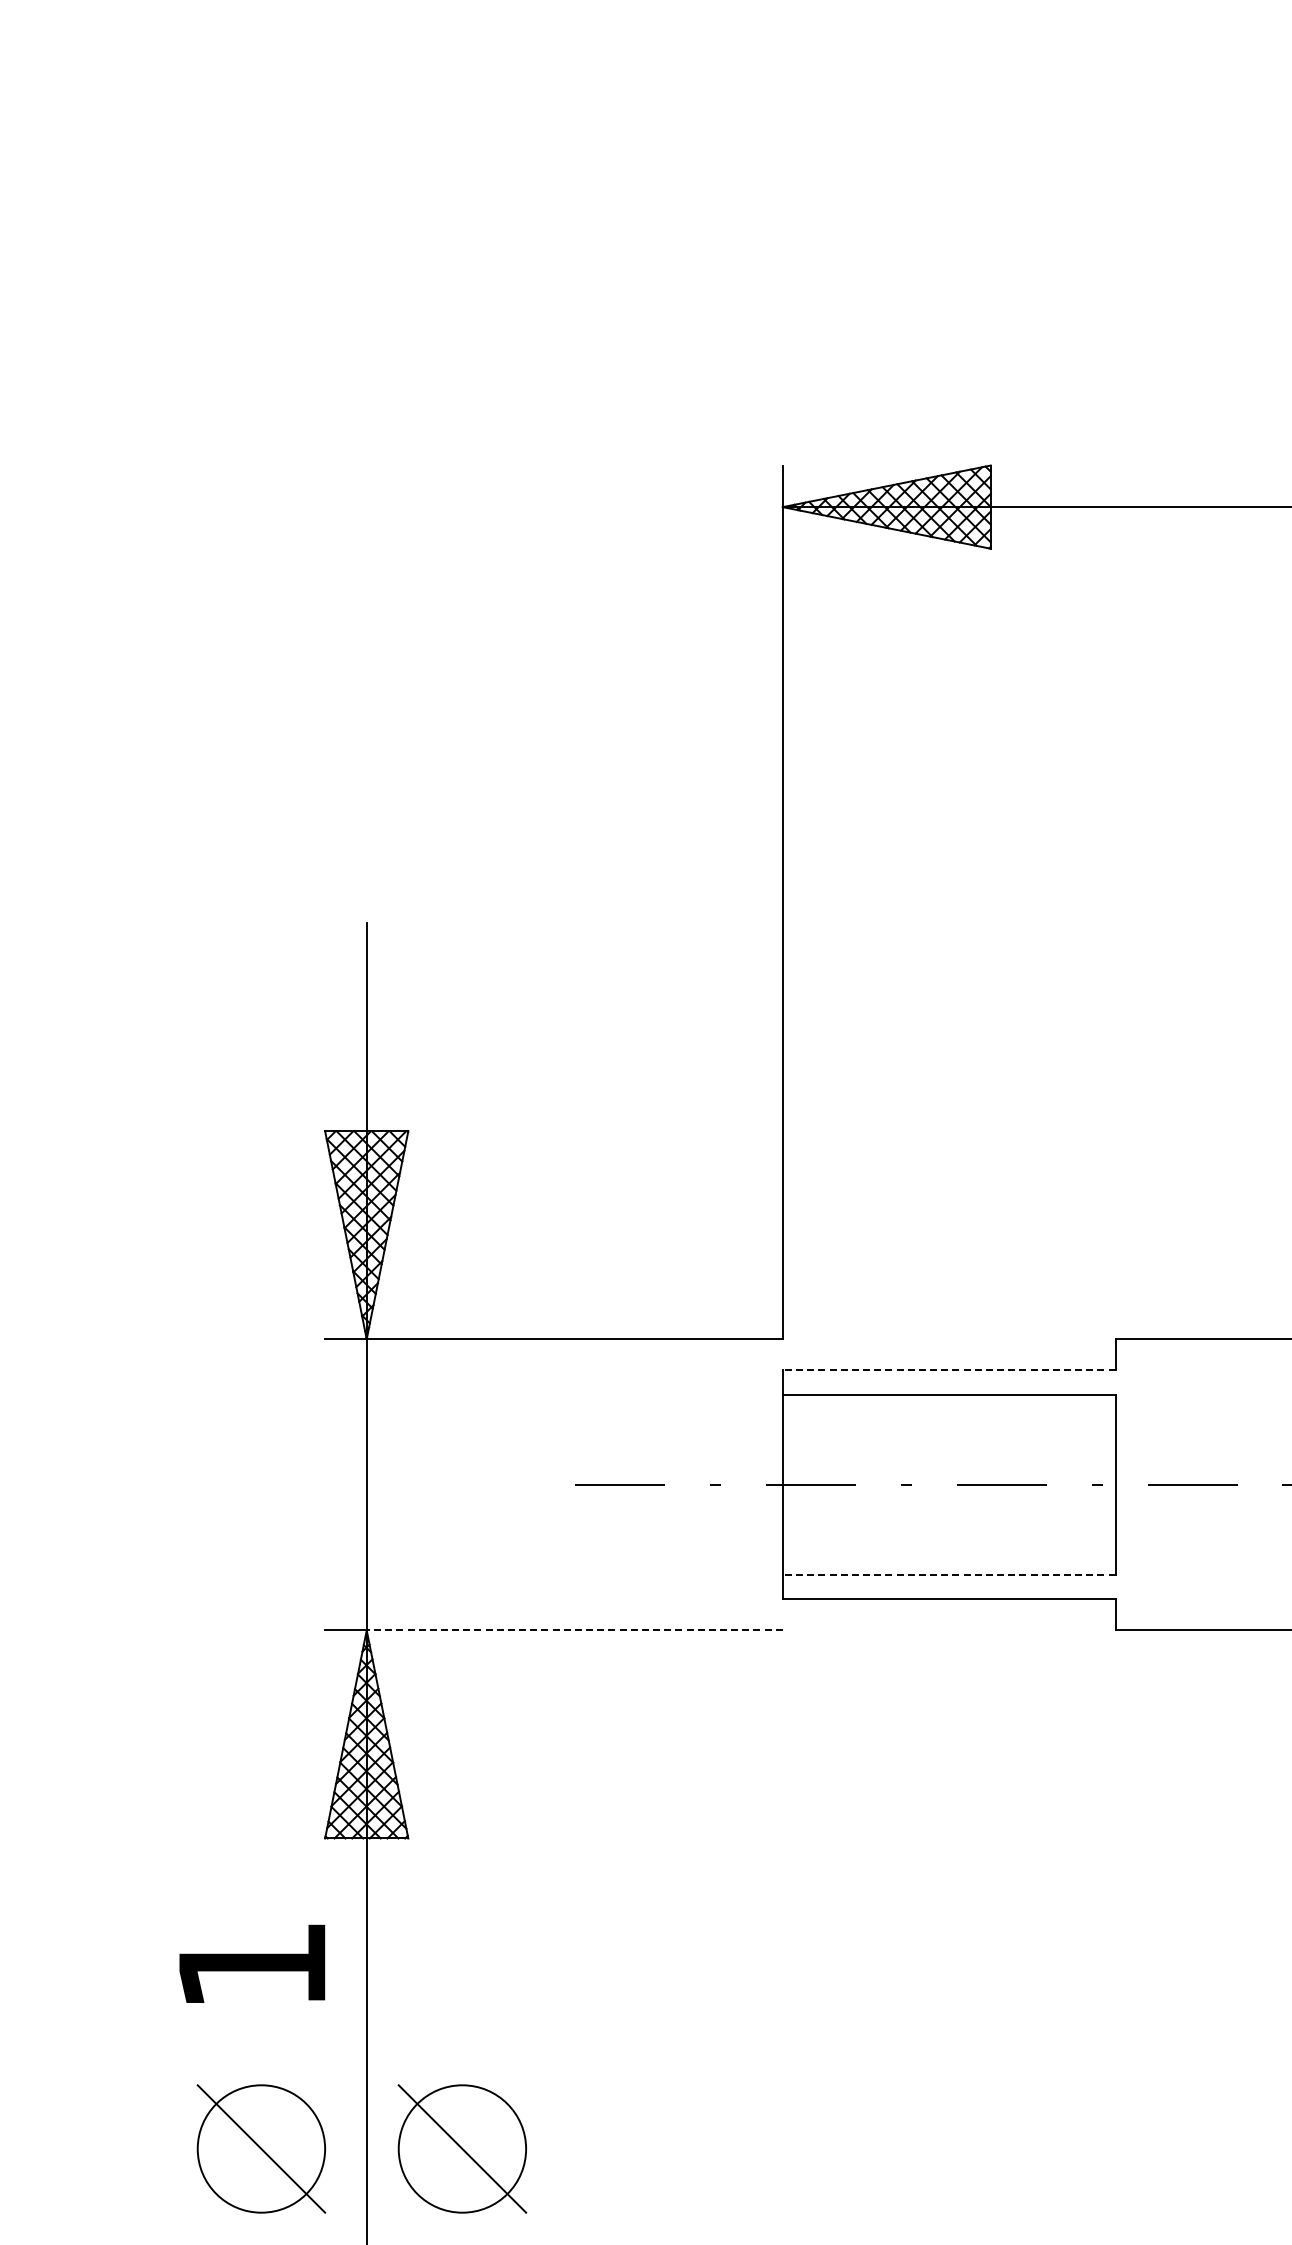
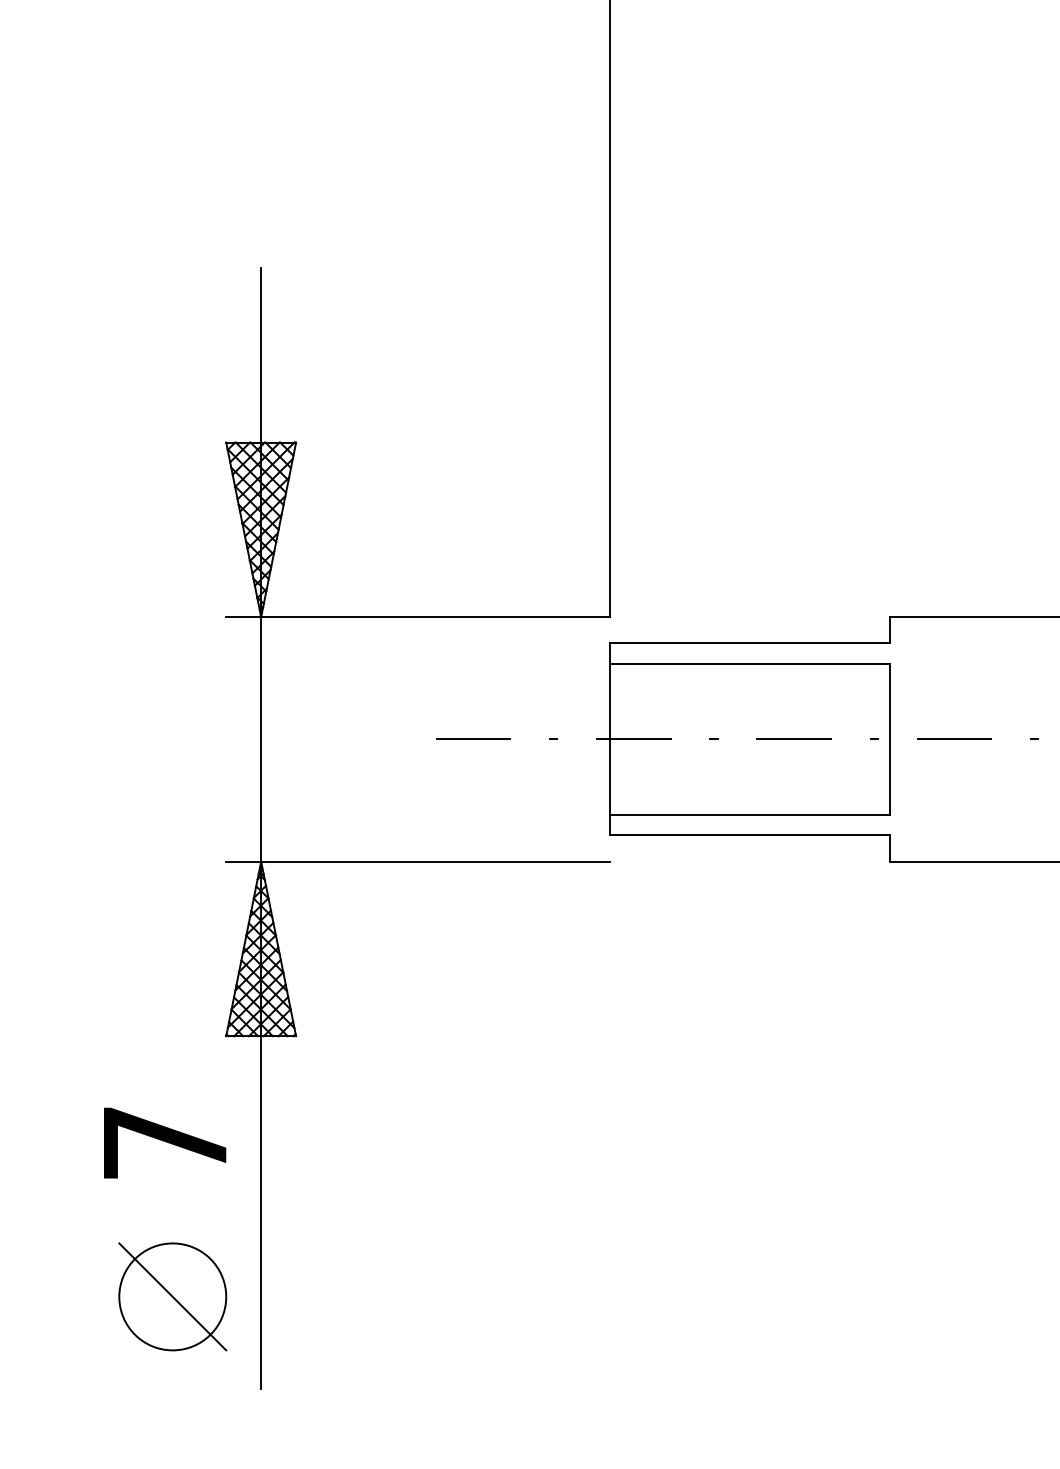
line: (948, 1370) -> (749, 643), dashed -> solid
line: (948, 1574) -> (749, 814), dashed -> solid
line: (574, 1630) -> (435, 861), dashed -> solid
text: (252, 1965) -> (165, 1142), 1 -> 7
part: (462, 2148) -> (341, 1296), removed

